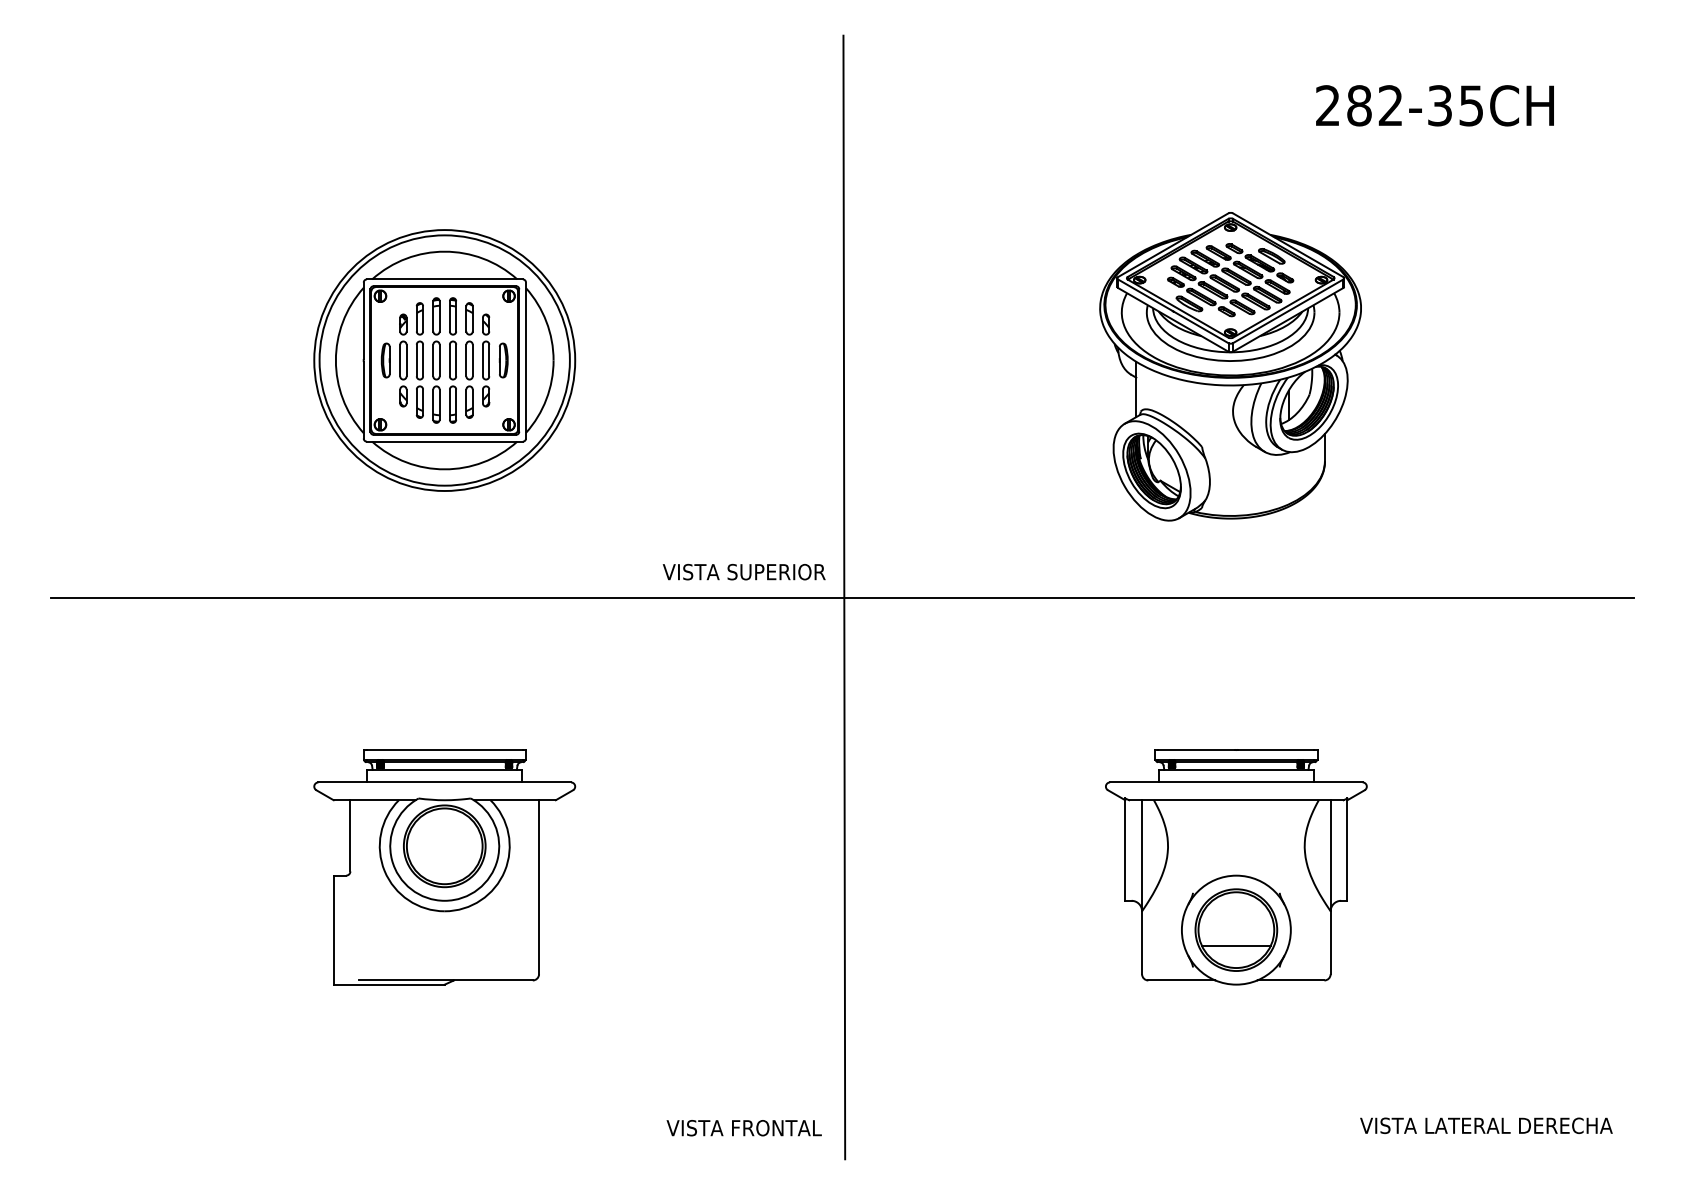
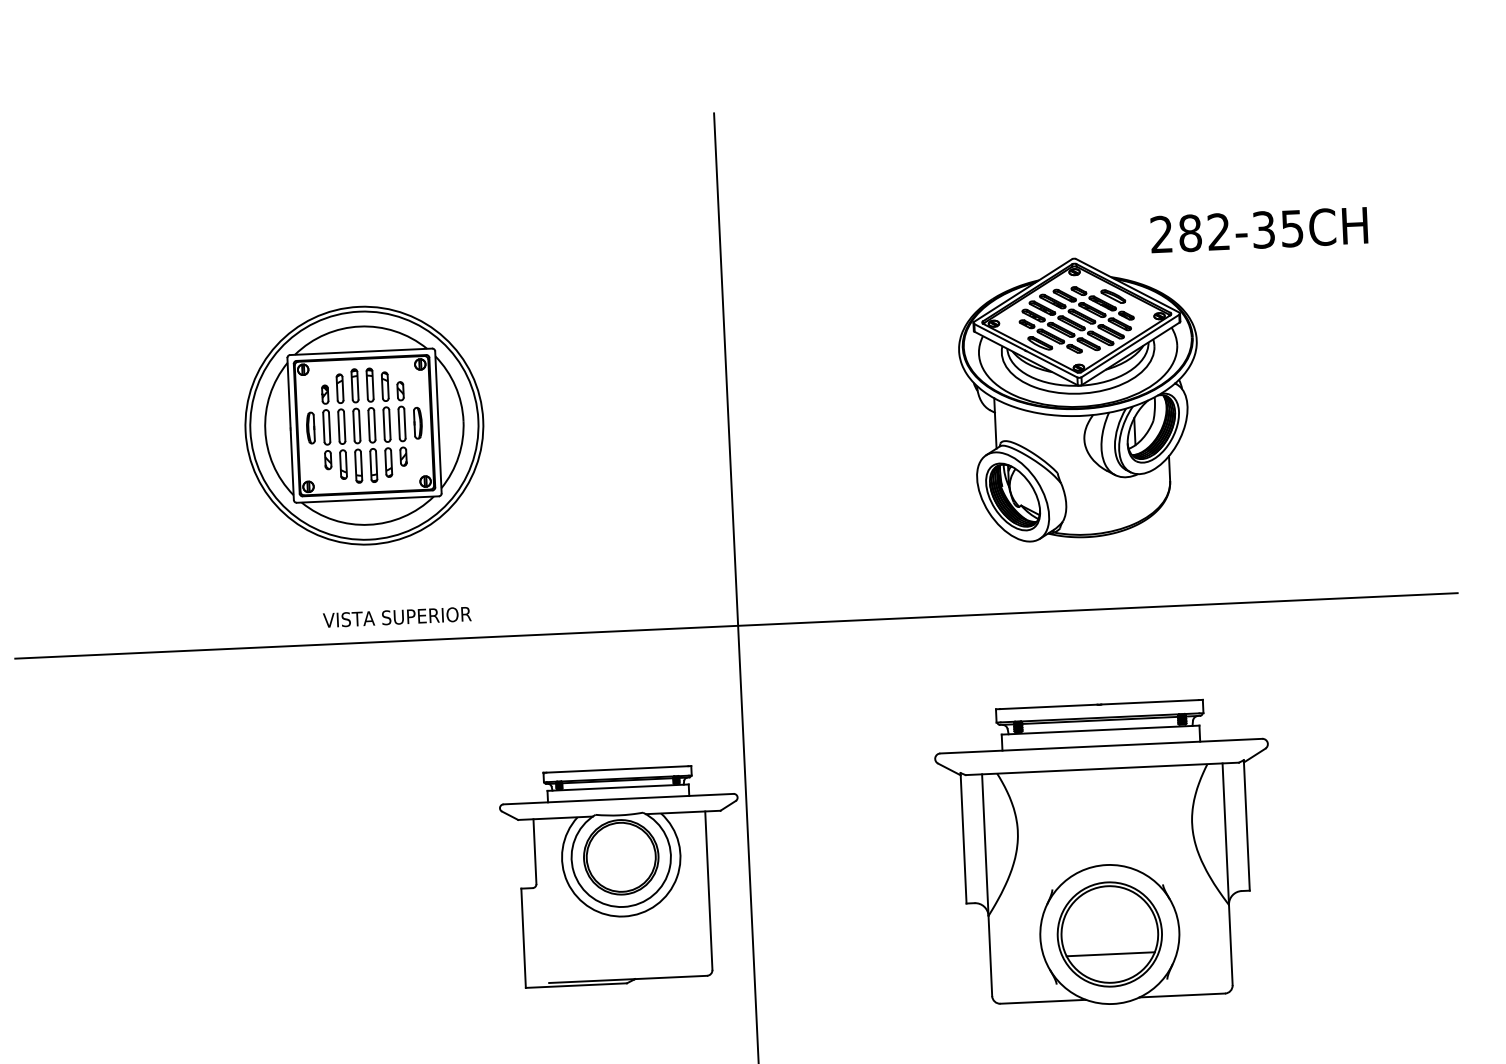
text: (1434, 105) -> (1258, 229), moved
text: (743, 572) -> (396, 617), moved
part: (444, 867) -> (621, 876), moved
part: (1236, 867) -> (1106, 854), size x1.4

